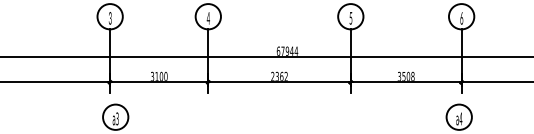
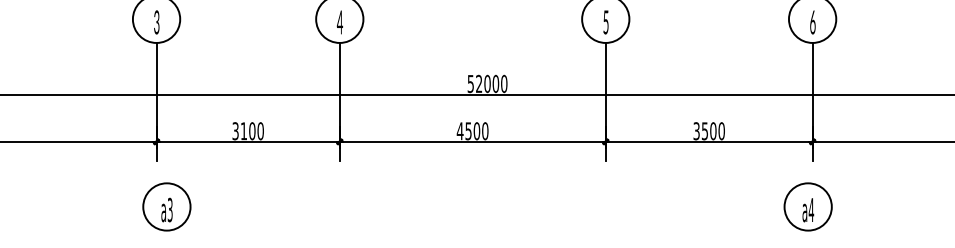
text: (287, 50) -> (487, 82), 67944 -> 52000
text: (279, 75) -> (472, 129), 2362 -> 4500
text: (412, 76) -> (720, 130), 3508 -> 3500

